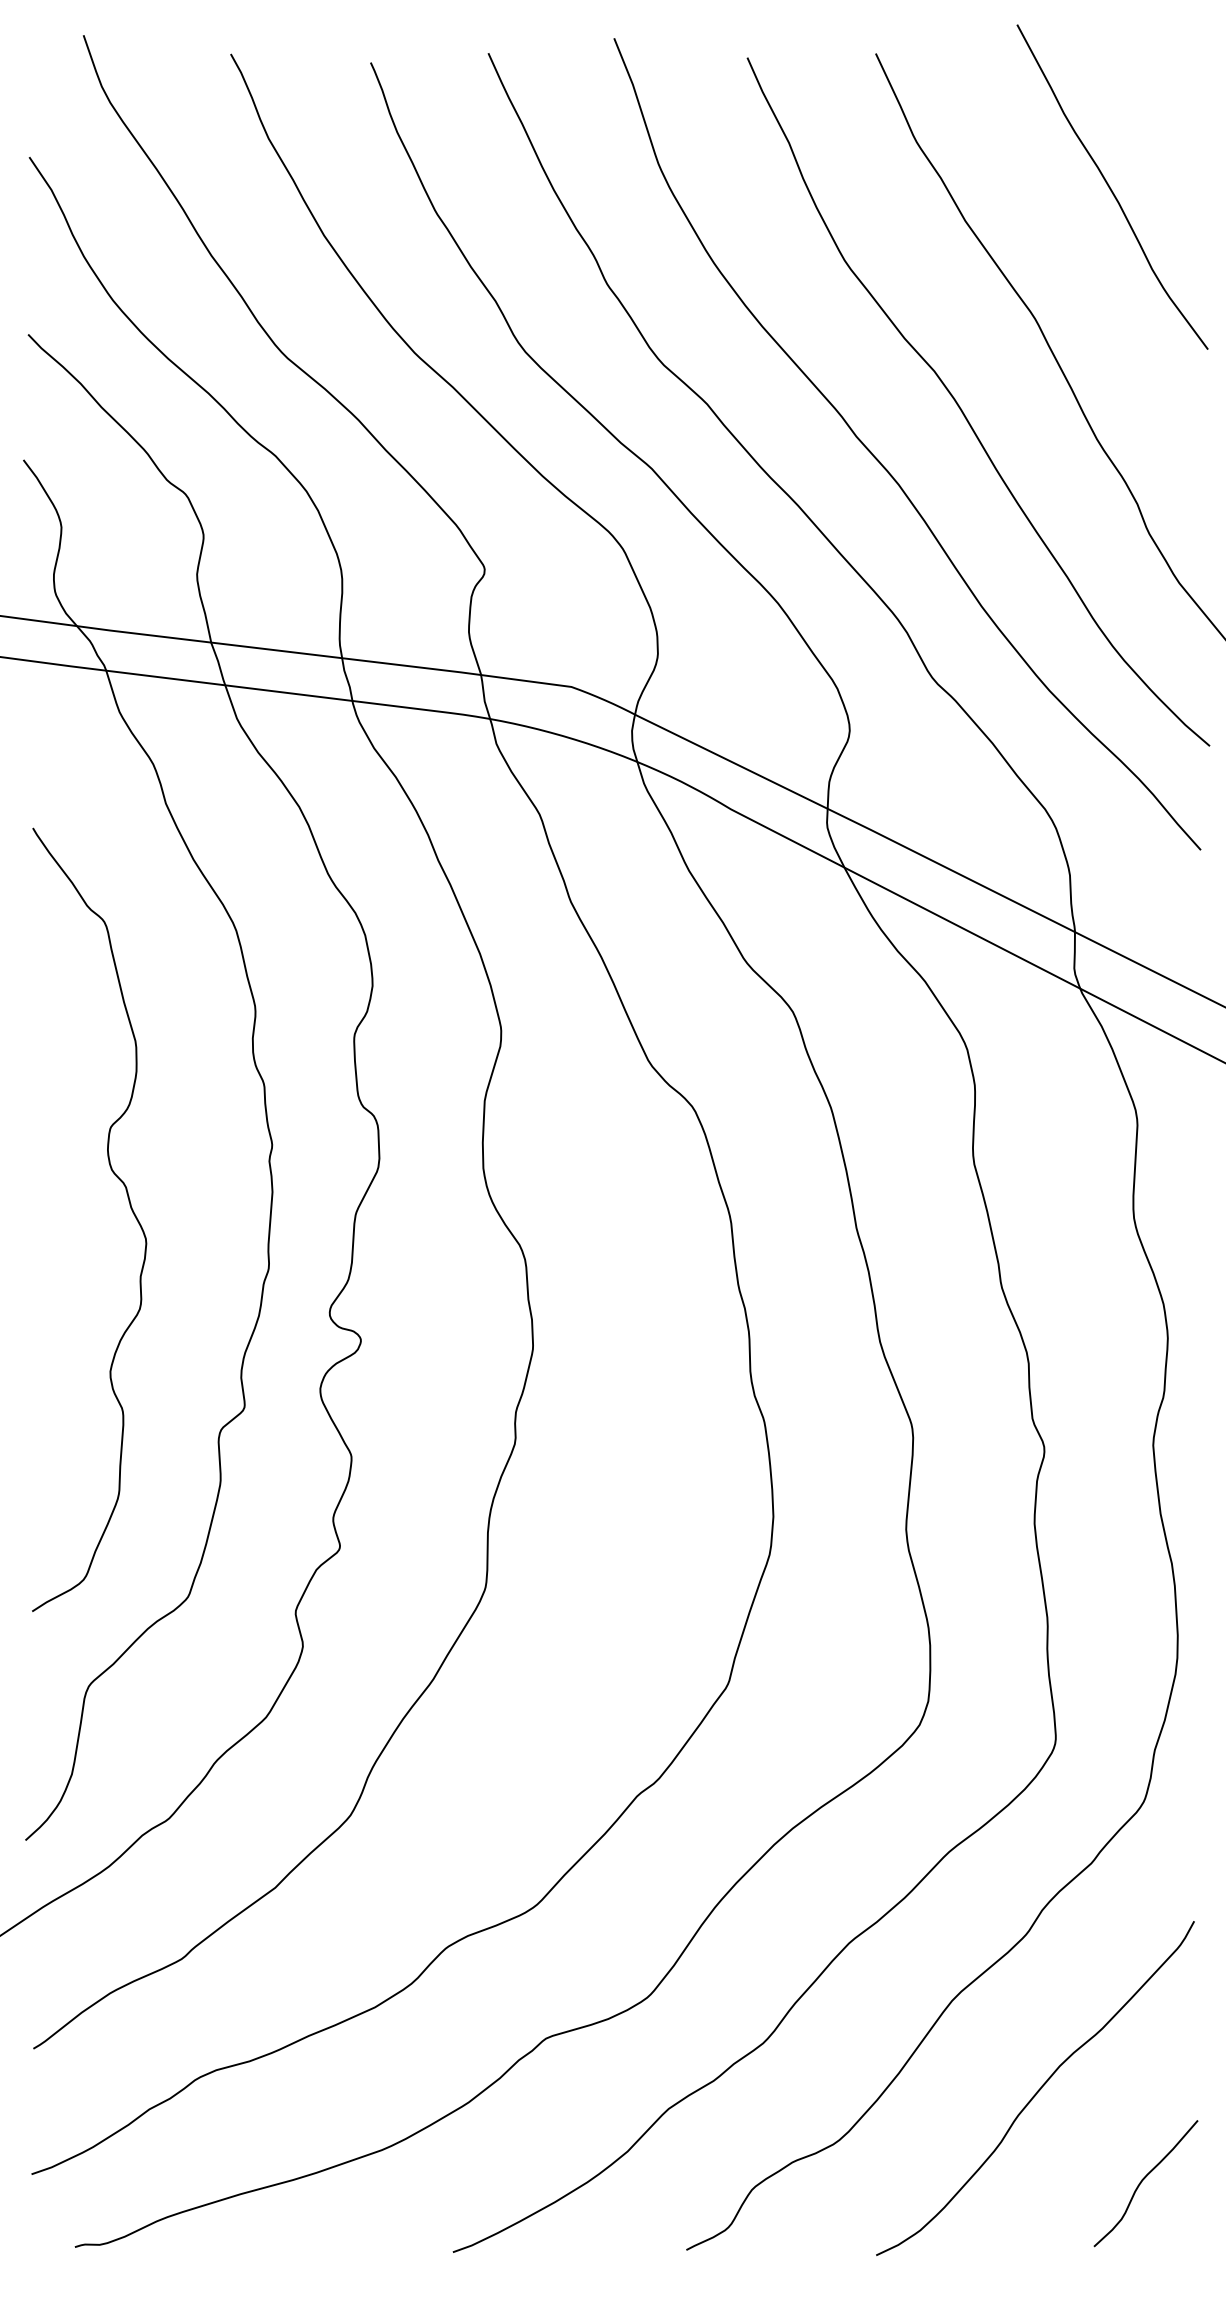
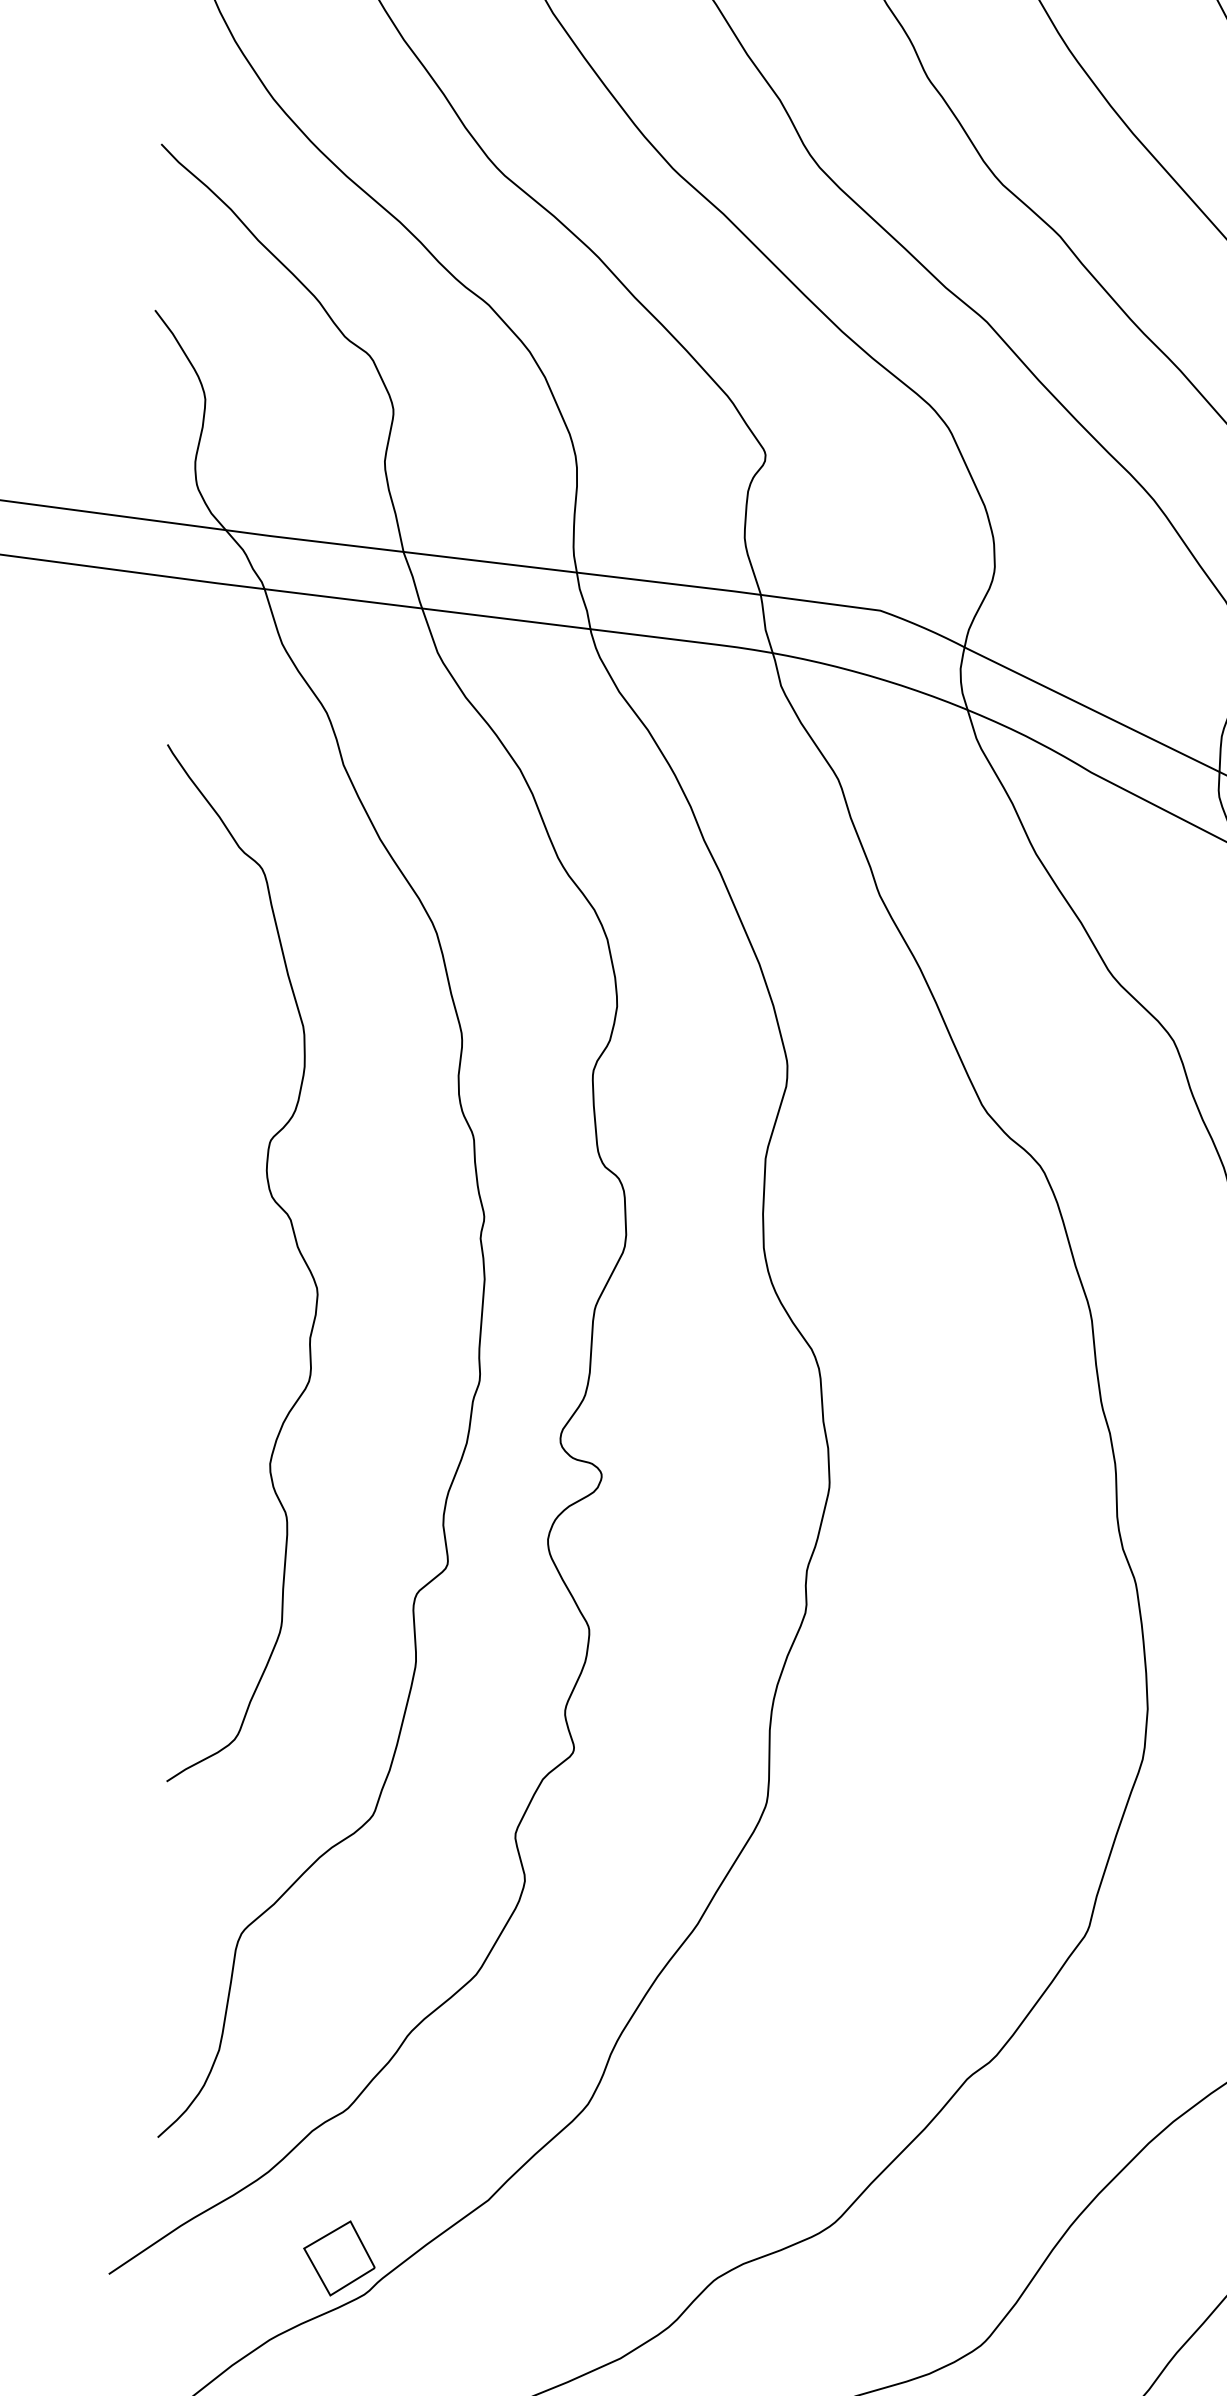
curve: (129, 1205) -> (295, 1244), moved
part: (162, 1931) -> (339, 2258), added

